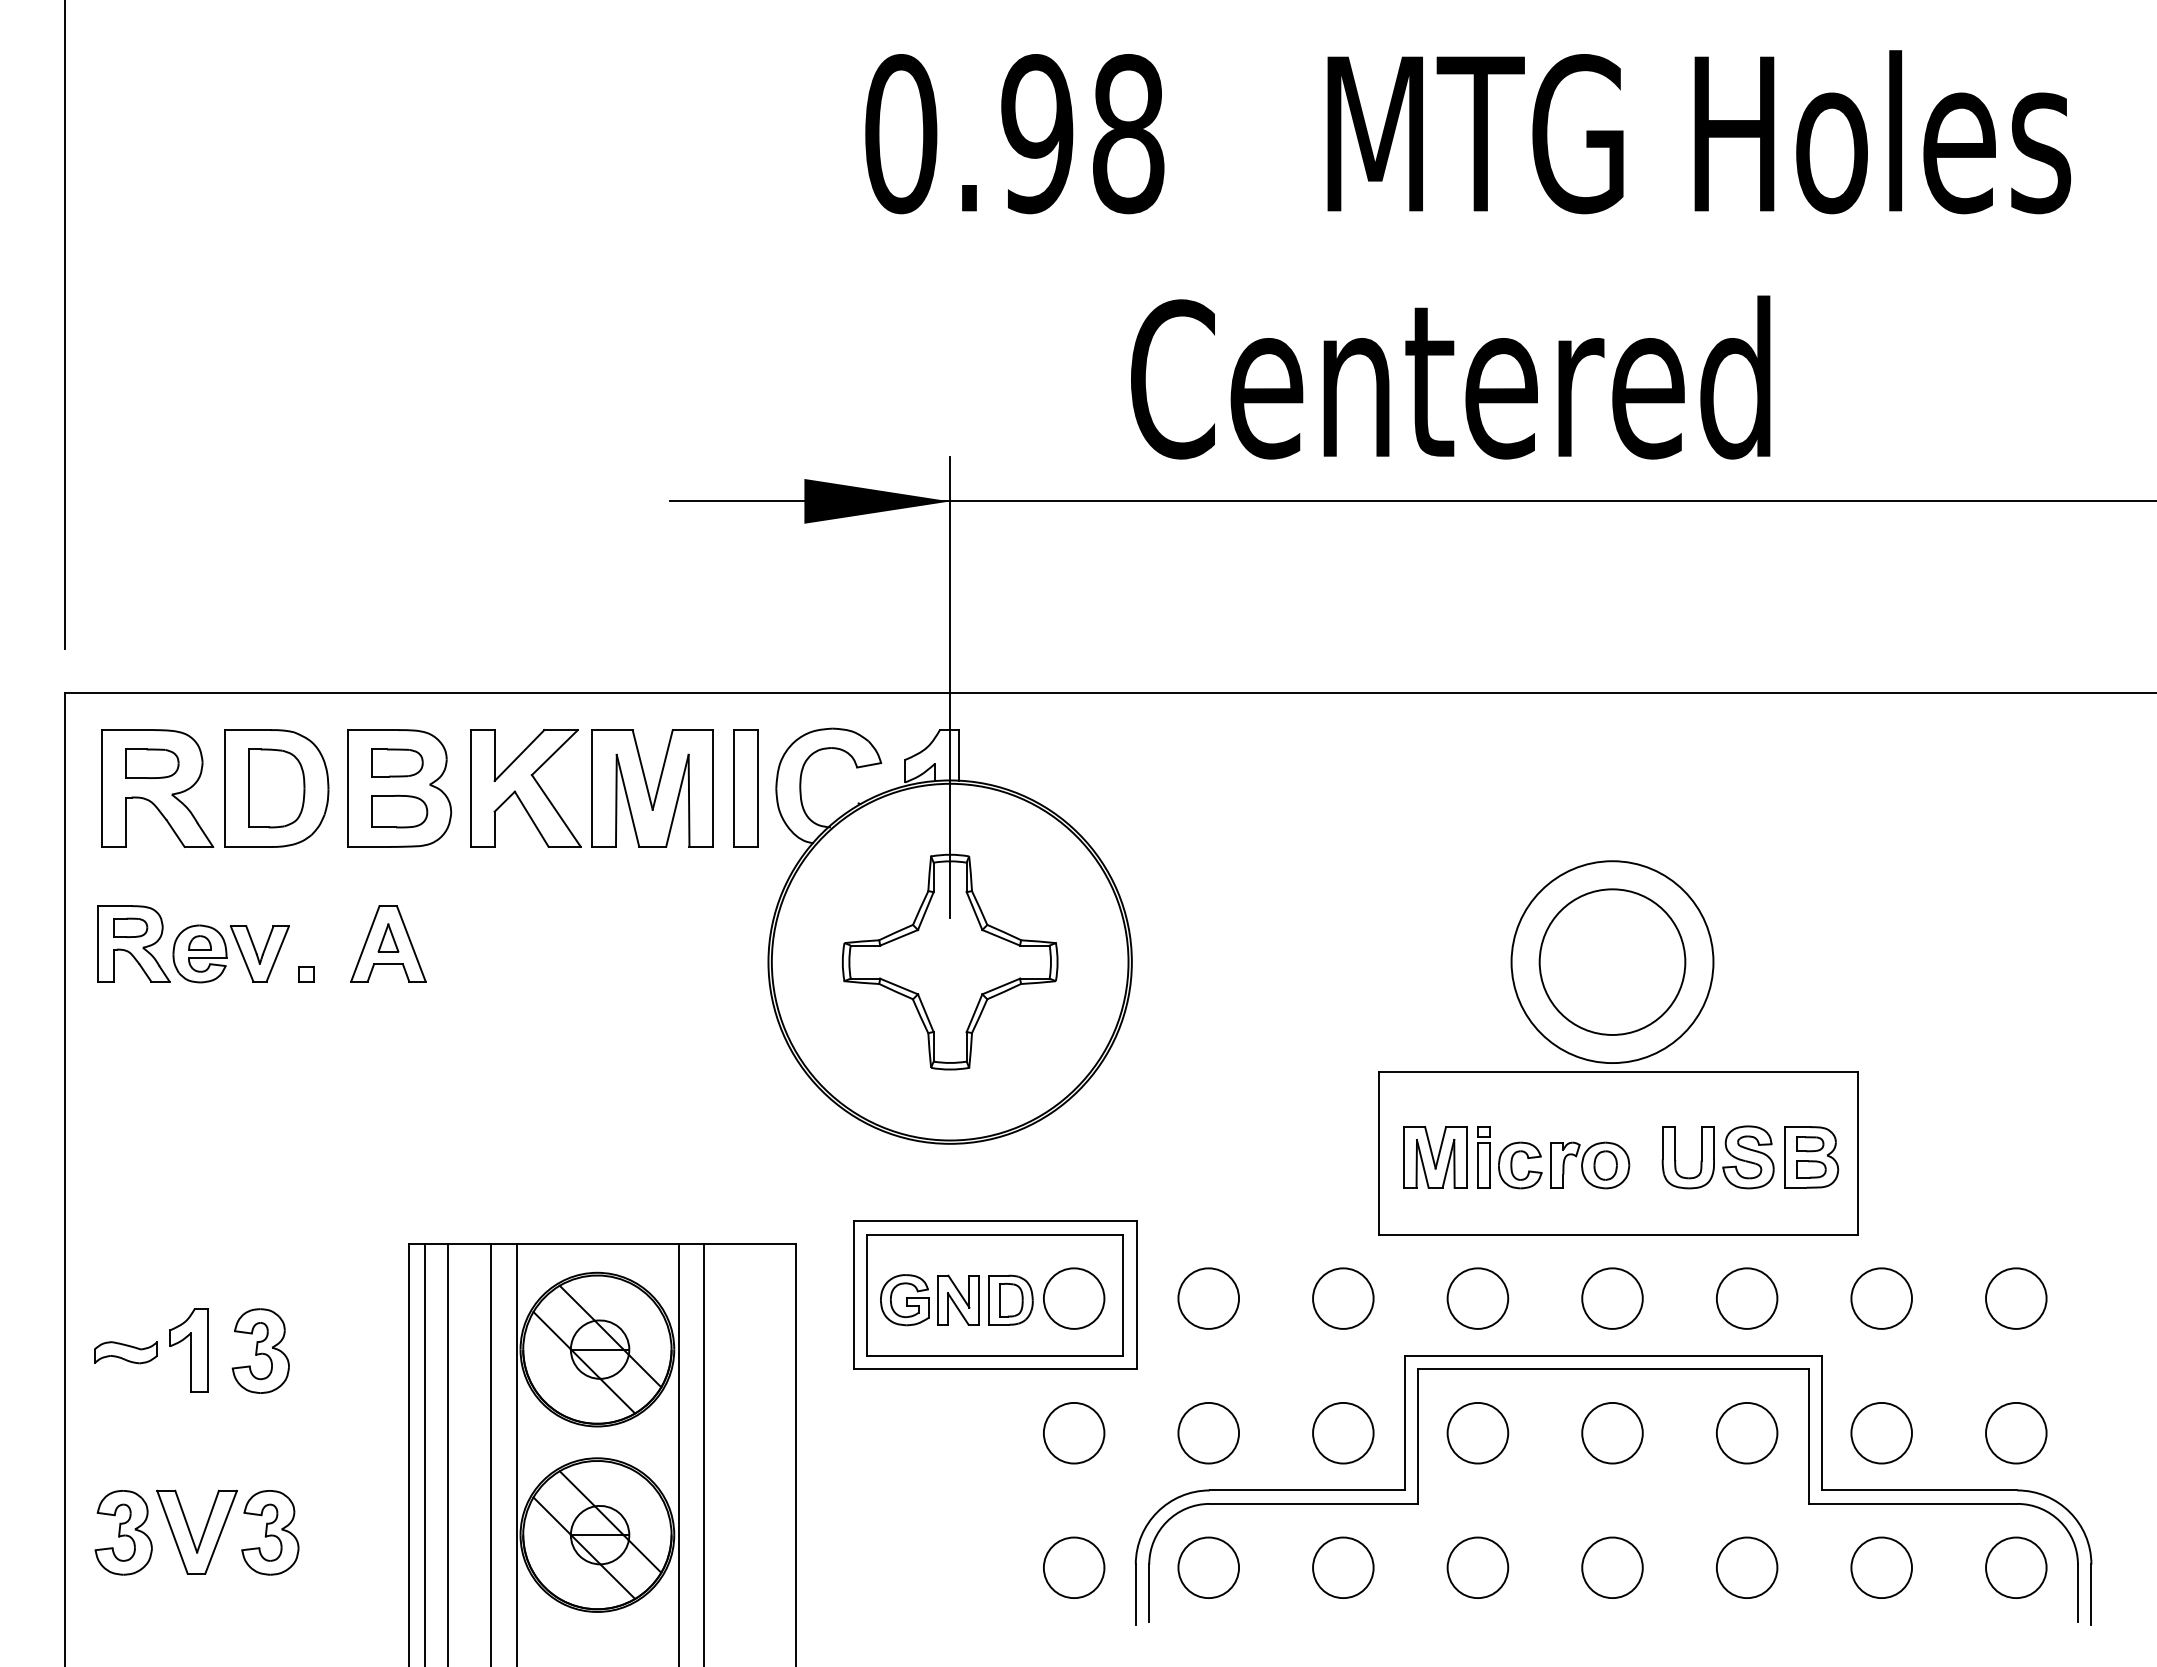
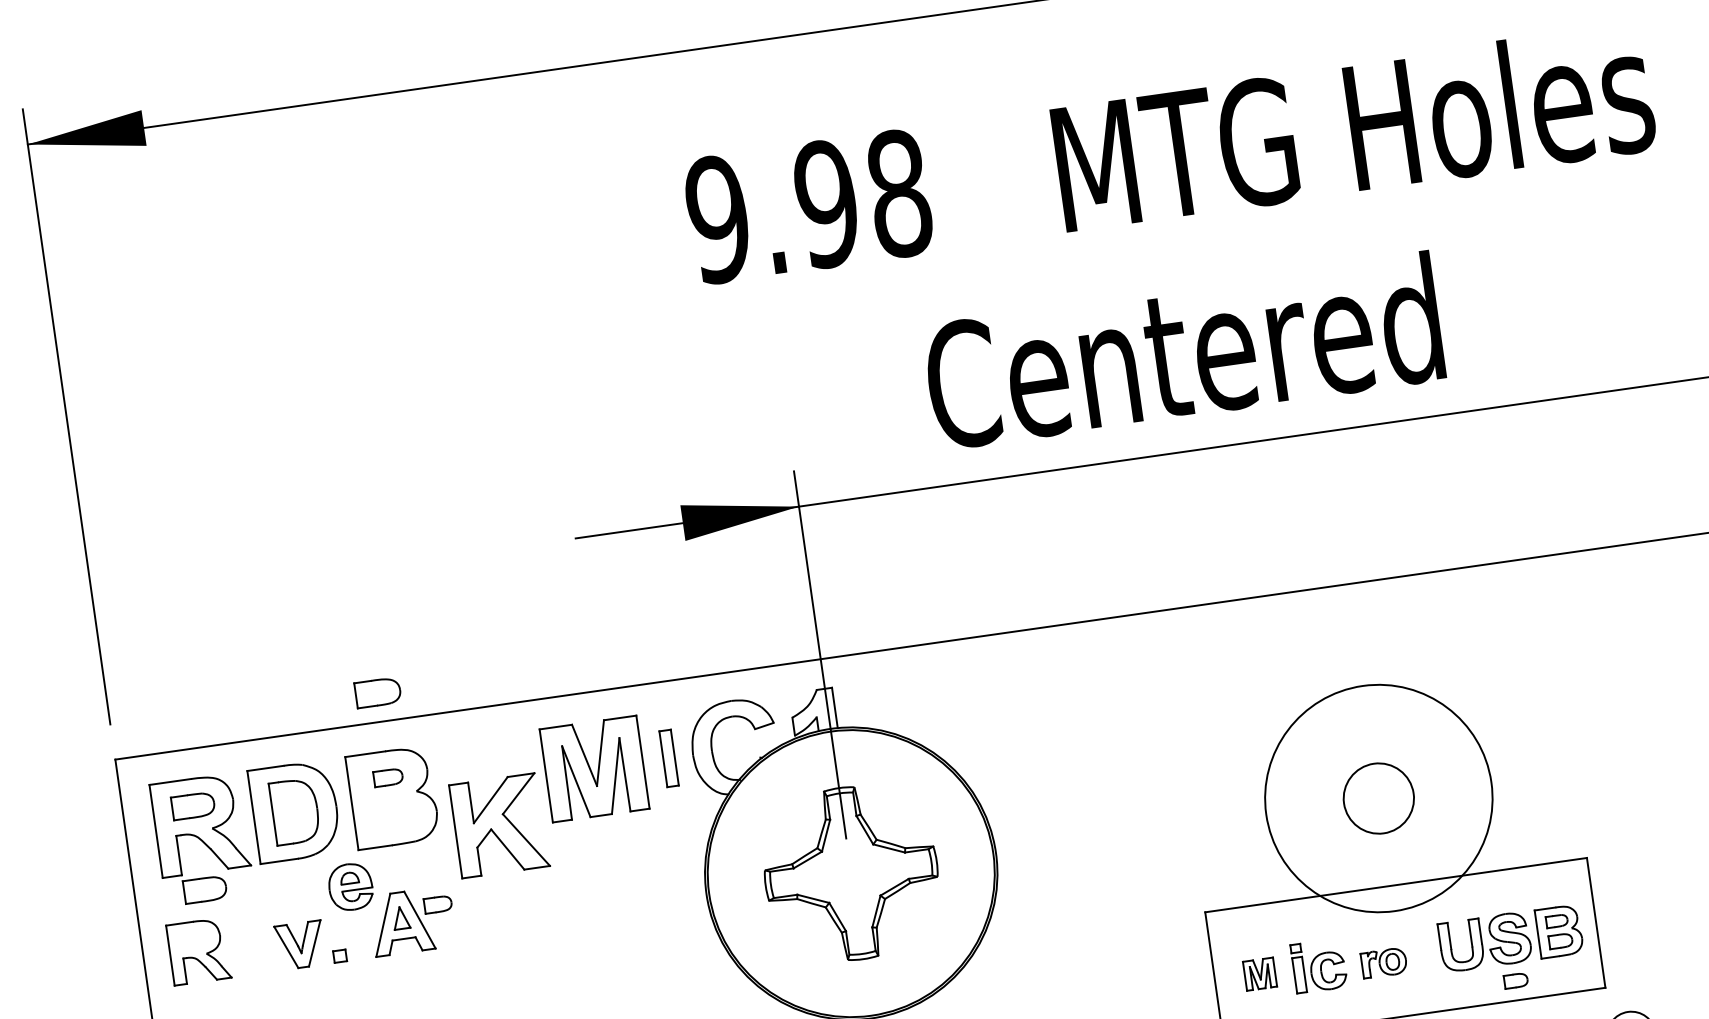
text: (900, 134) -> (717, 219), 0.98 -> 9.98
part: (397, 762) -> (388, 777), size x0.7
part: (525, 788) -> (499, 825), moved
part: (745, 788) -> (668, 758), size x0.6
part: (399, 811) -> (377, 692), moved
part: (152, 868) -> (205, 889), added
part: (130, 927) -> (438, 904), moved
part: (199, 953) -> (350, 886), moved
circle: (1612, 961) -> (1378, 798), size x0.6
circle: (1612, 962) -> (1378, 798), size x1.4
part: (1435, 1157) -> (1259, 974), size x0.6
part: (1590, 1165) -> (1384, 963), size x0.7
part: (1749, 1210) -> (1516, 980), added

